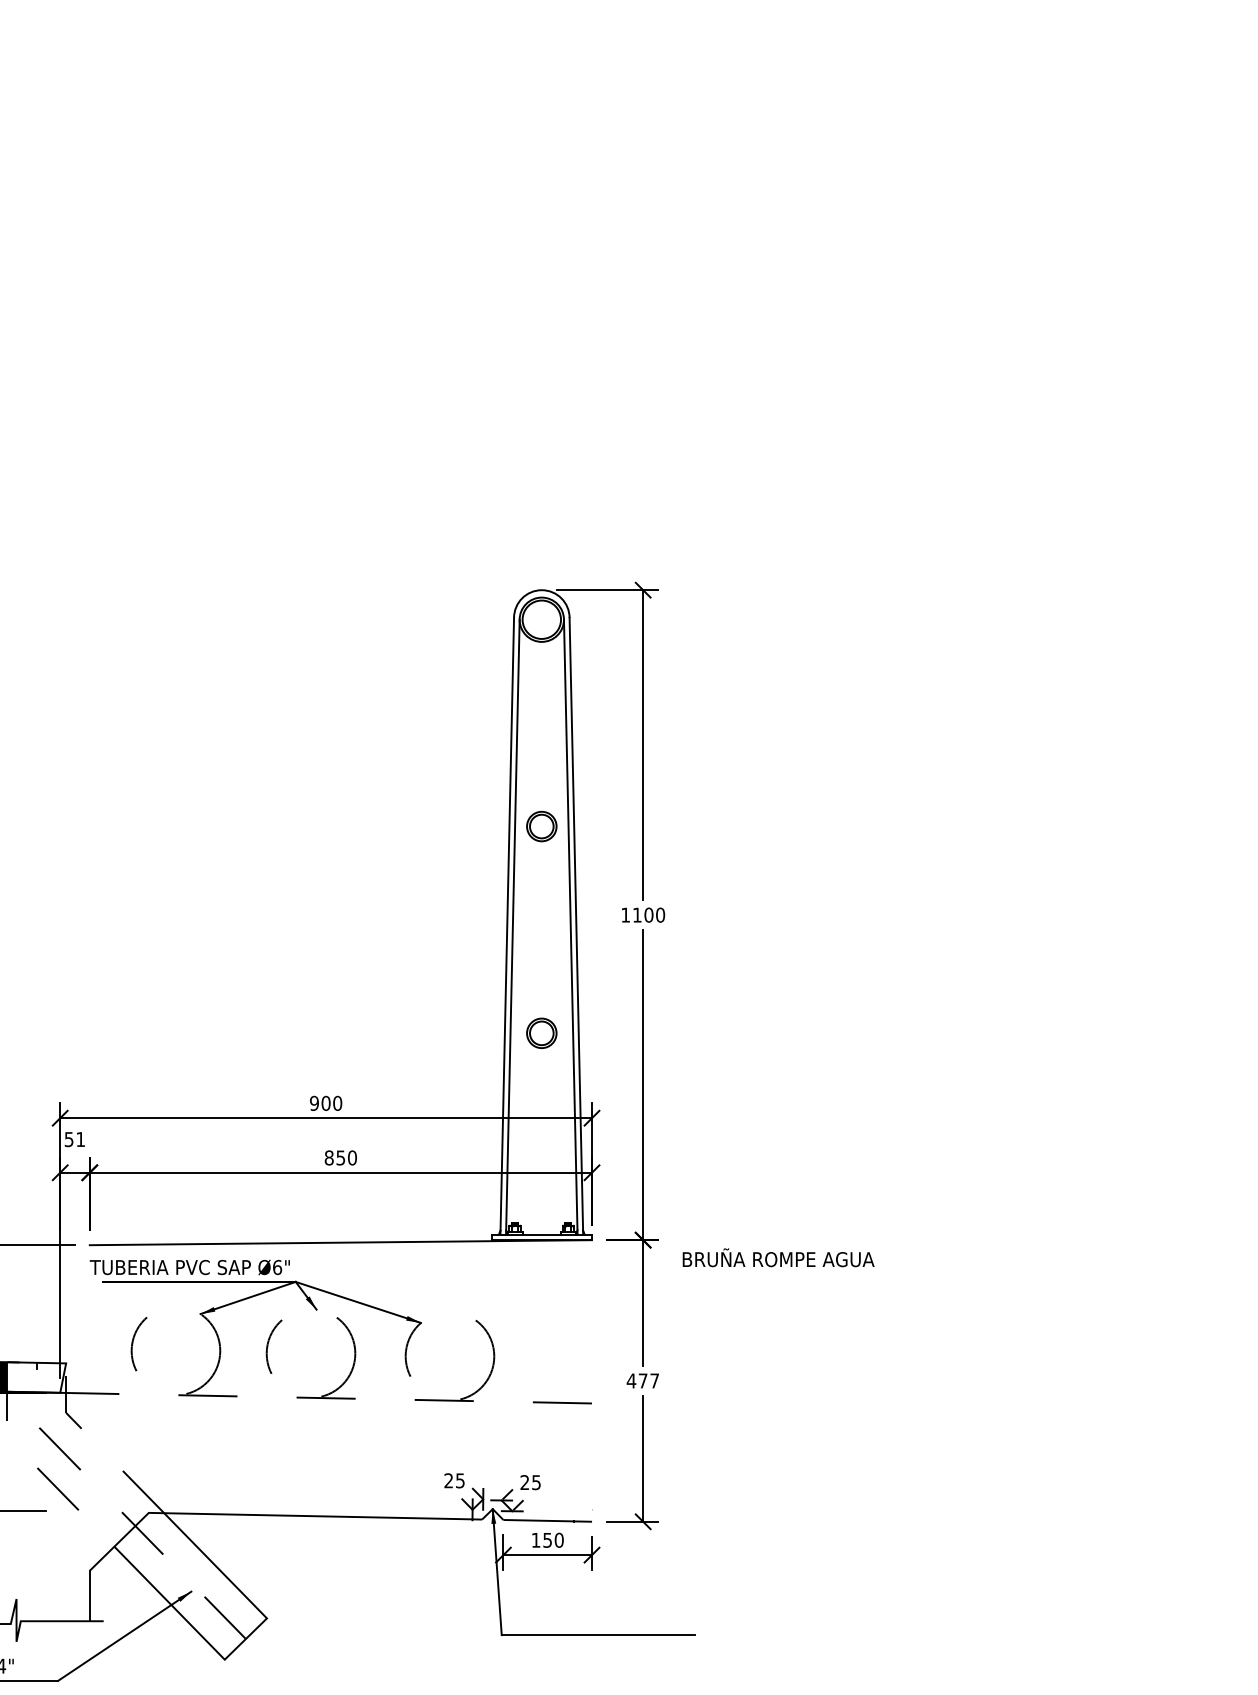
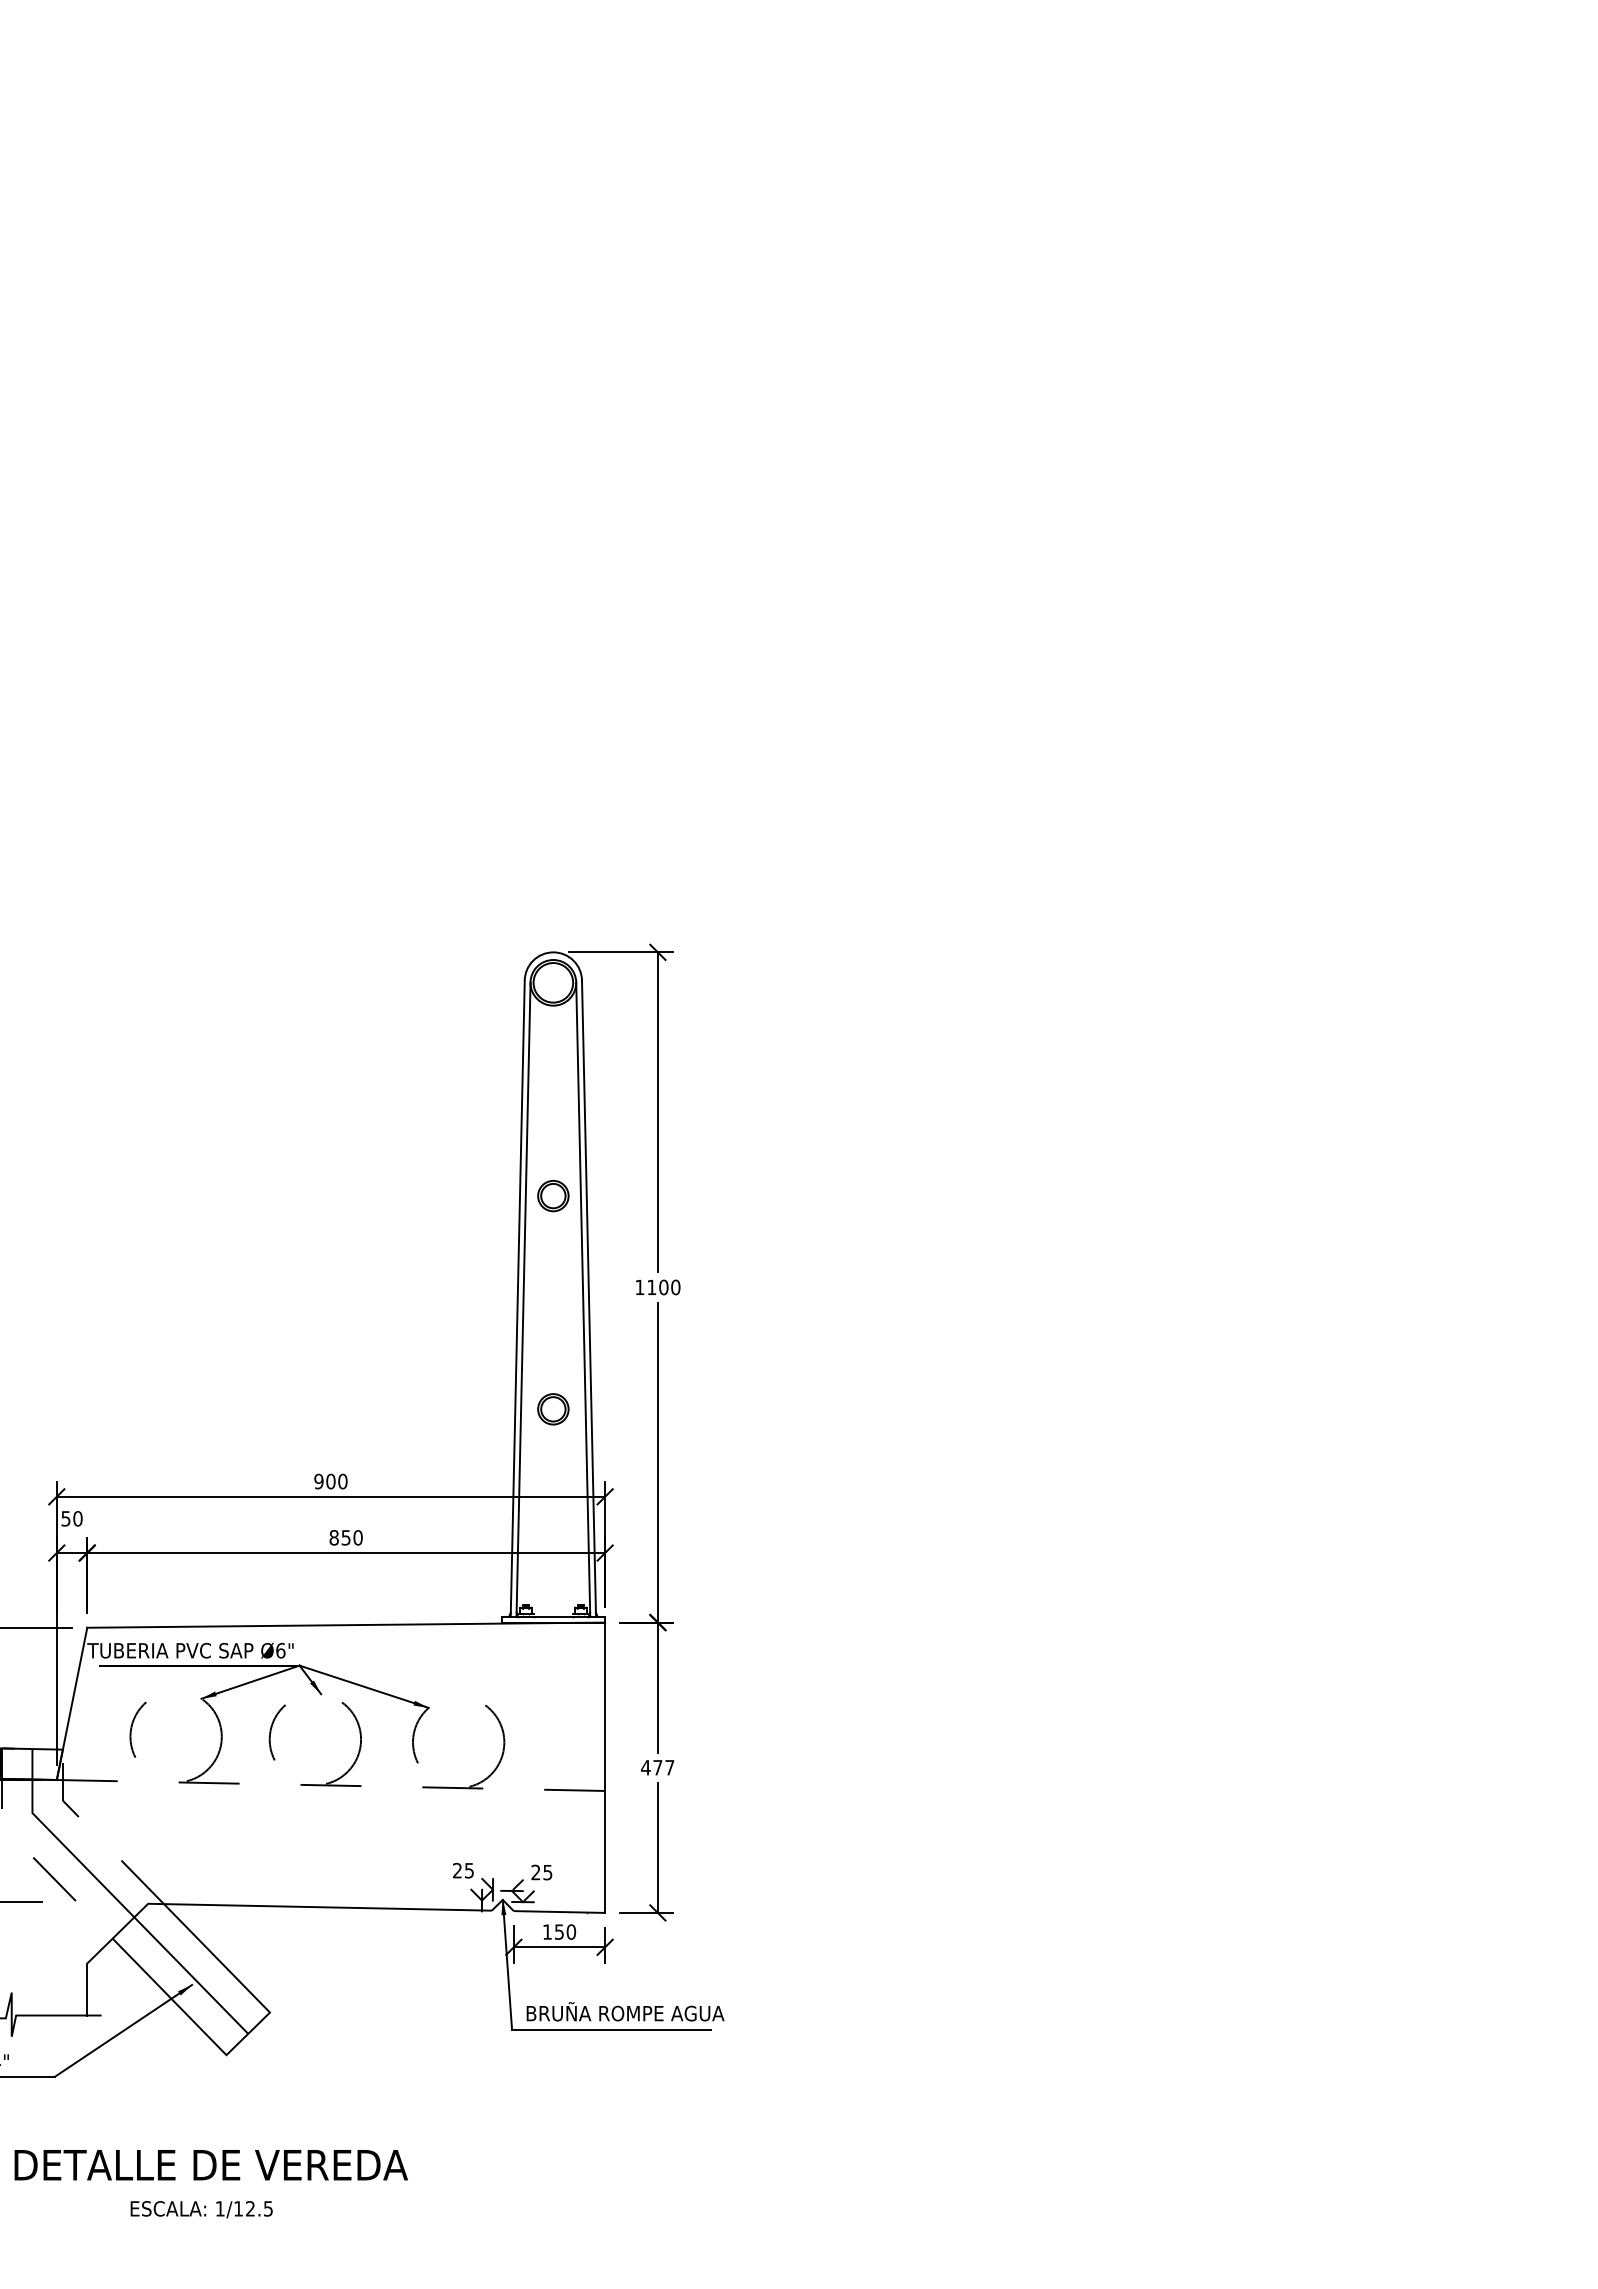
text: (80, 1139) -> (77, 1518), 51 -> 50
text: (778, 1257) -> (625, 2011), moved
line: (74, 1318) -> (71, 1703), added
line: (592, 1380) -> (605, 1767), added
line: (118, 1508) -> (116, 1899), dashed -> solid

